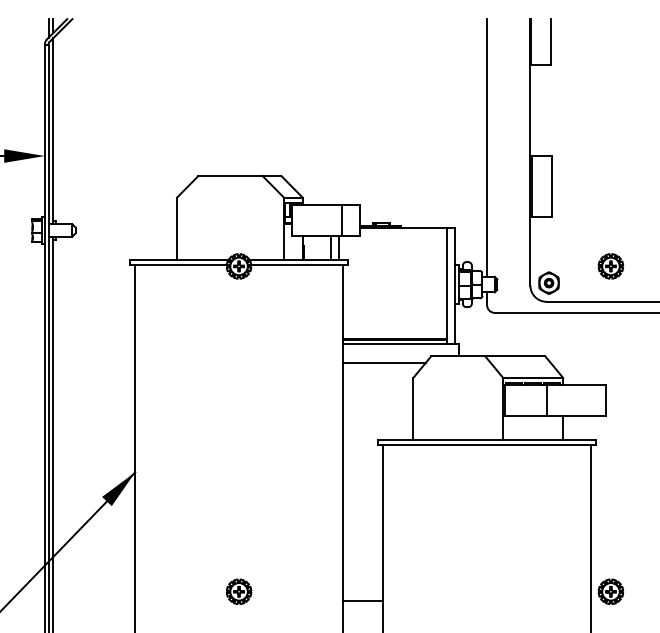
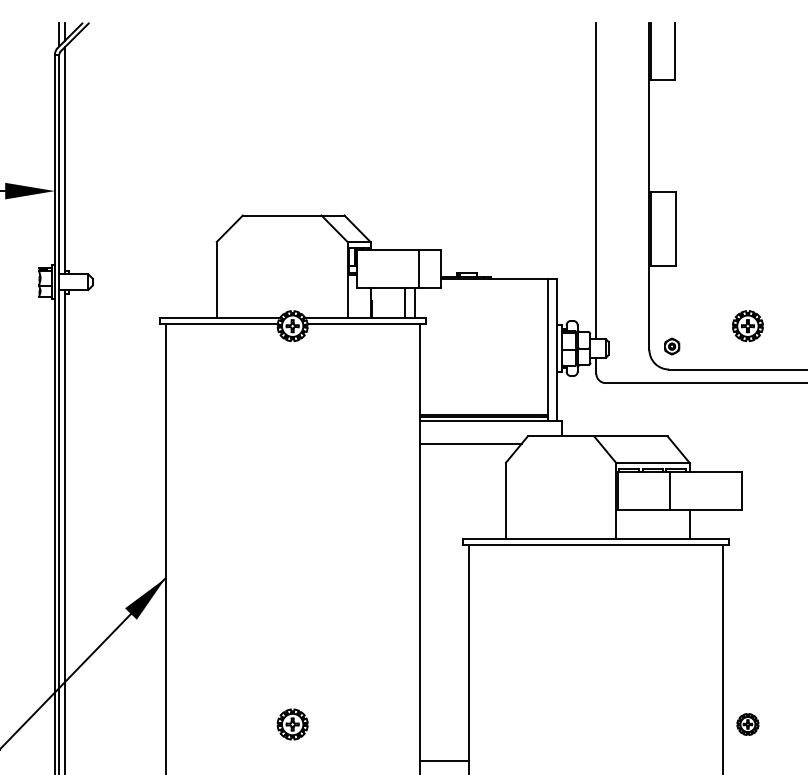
part: (548, 283) -> (671, 346), size x0.6
part: (610, 591) -> (747, 724), size x0.7
line: (363, 600) -> (444, 761), moved

